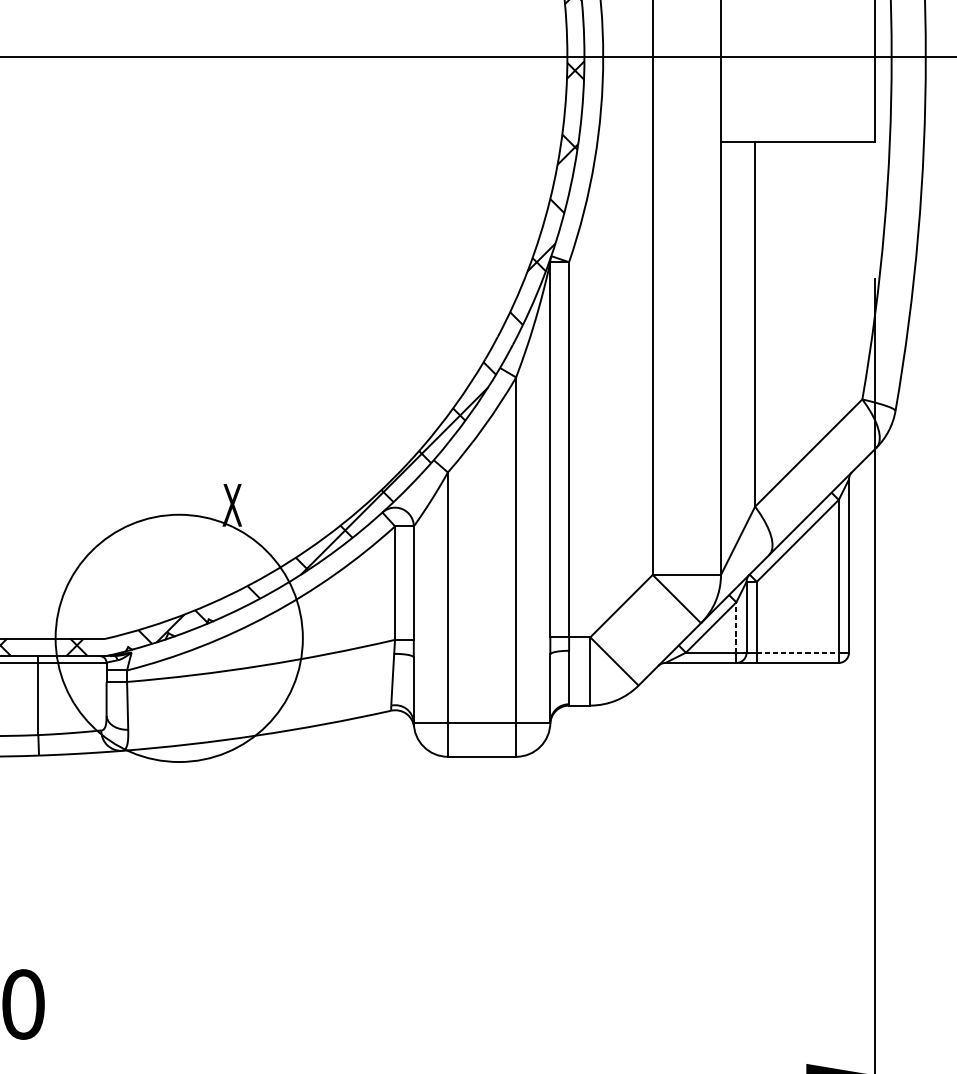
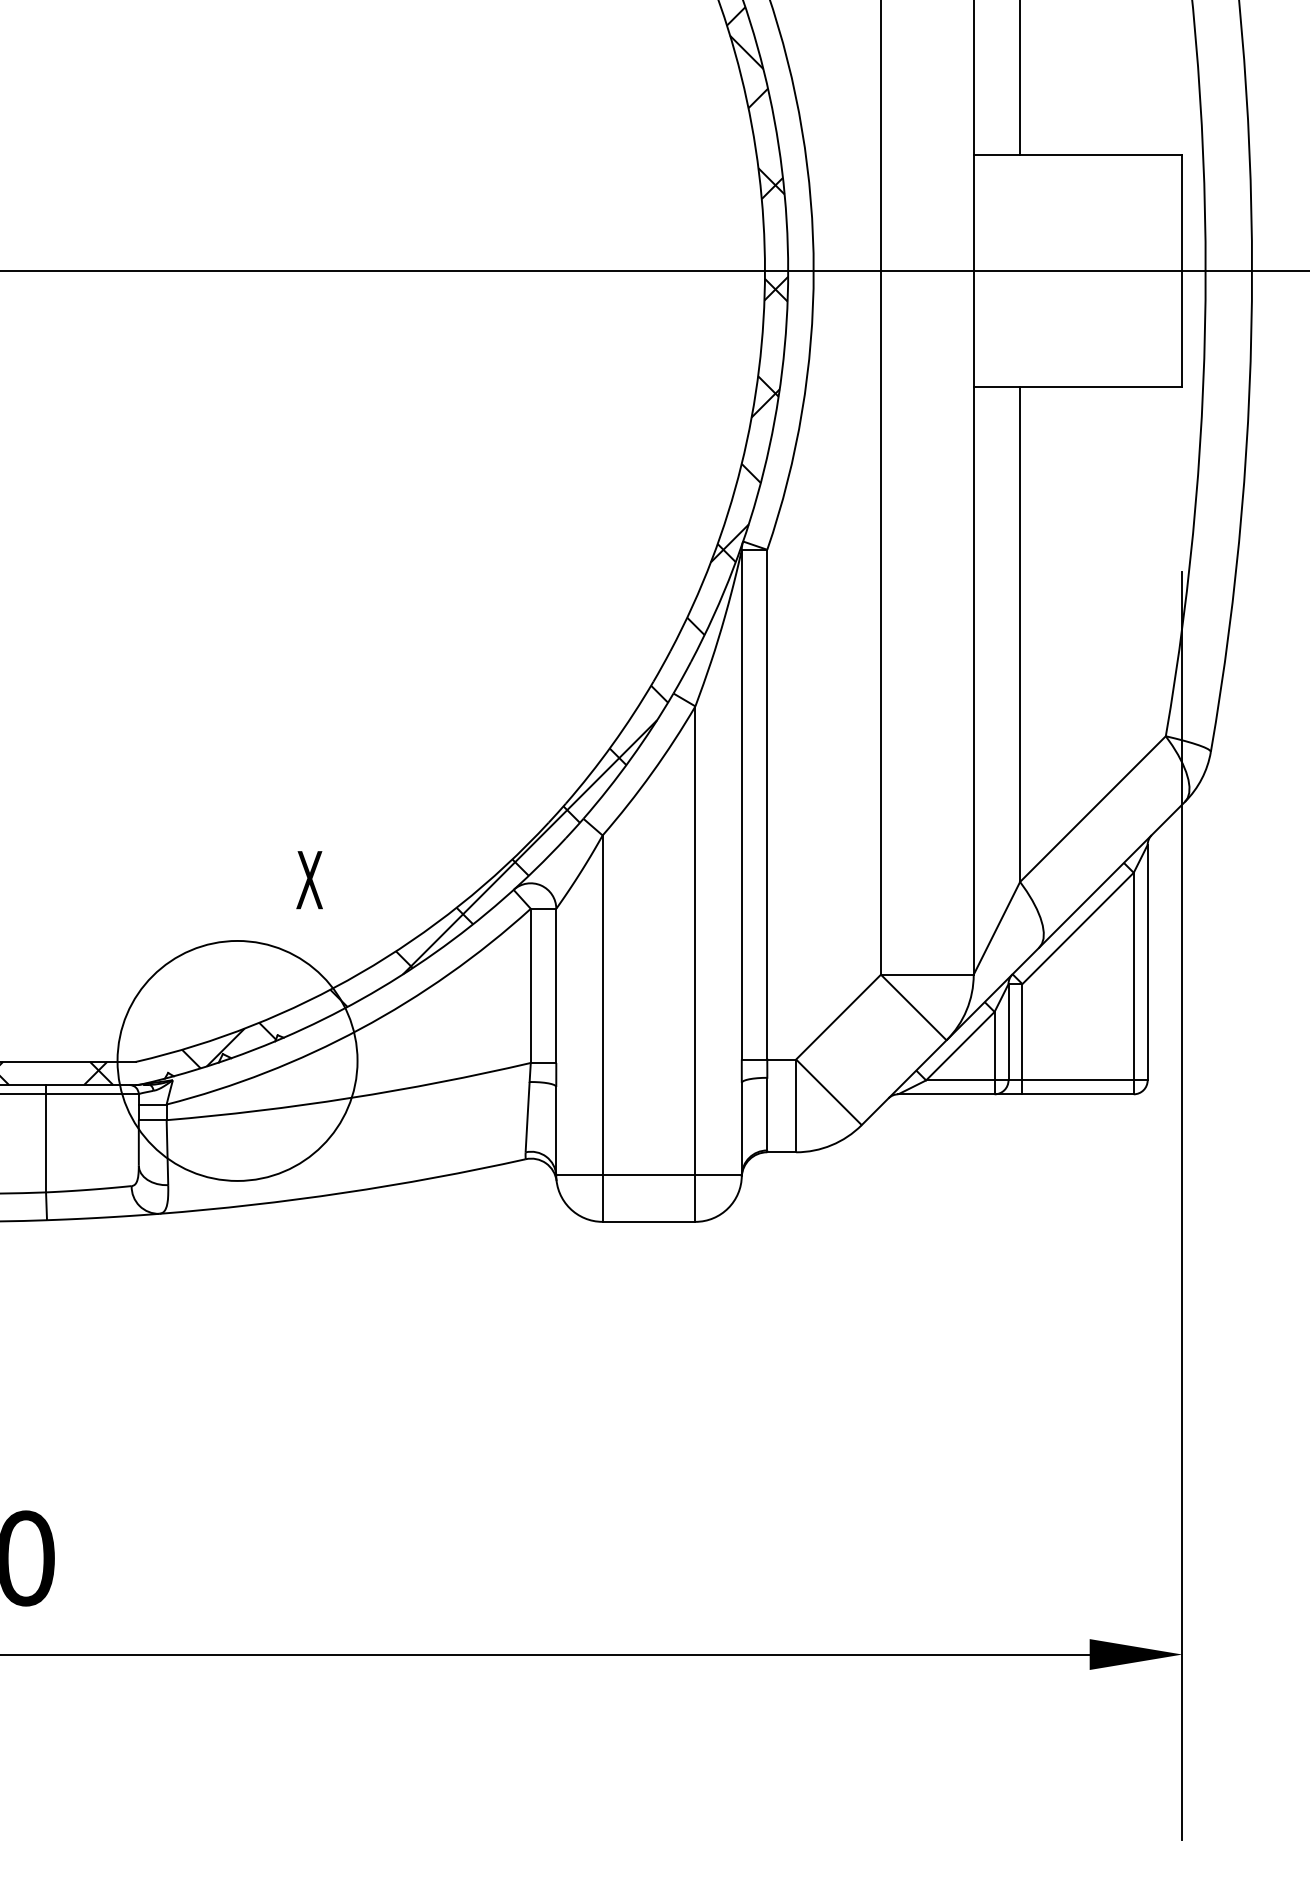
line: (736, 627) -> (994, 1045), dashed -> solid
circle: (179, 638) -> (237, 1060), size x0.71
line: (798, 652) -> (1078, 1080), dashed -> solid

